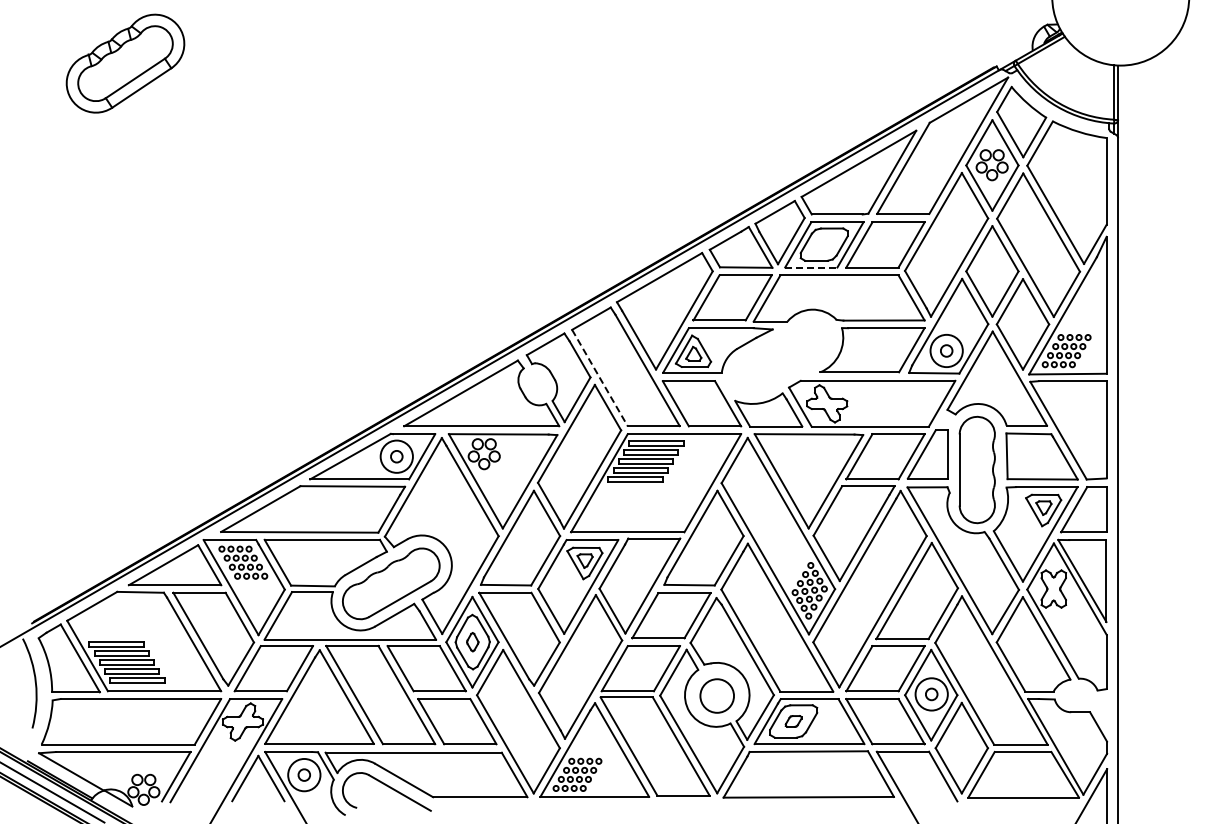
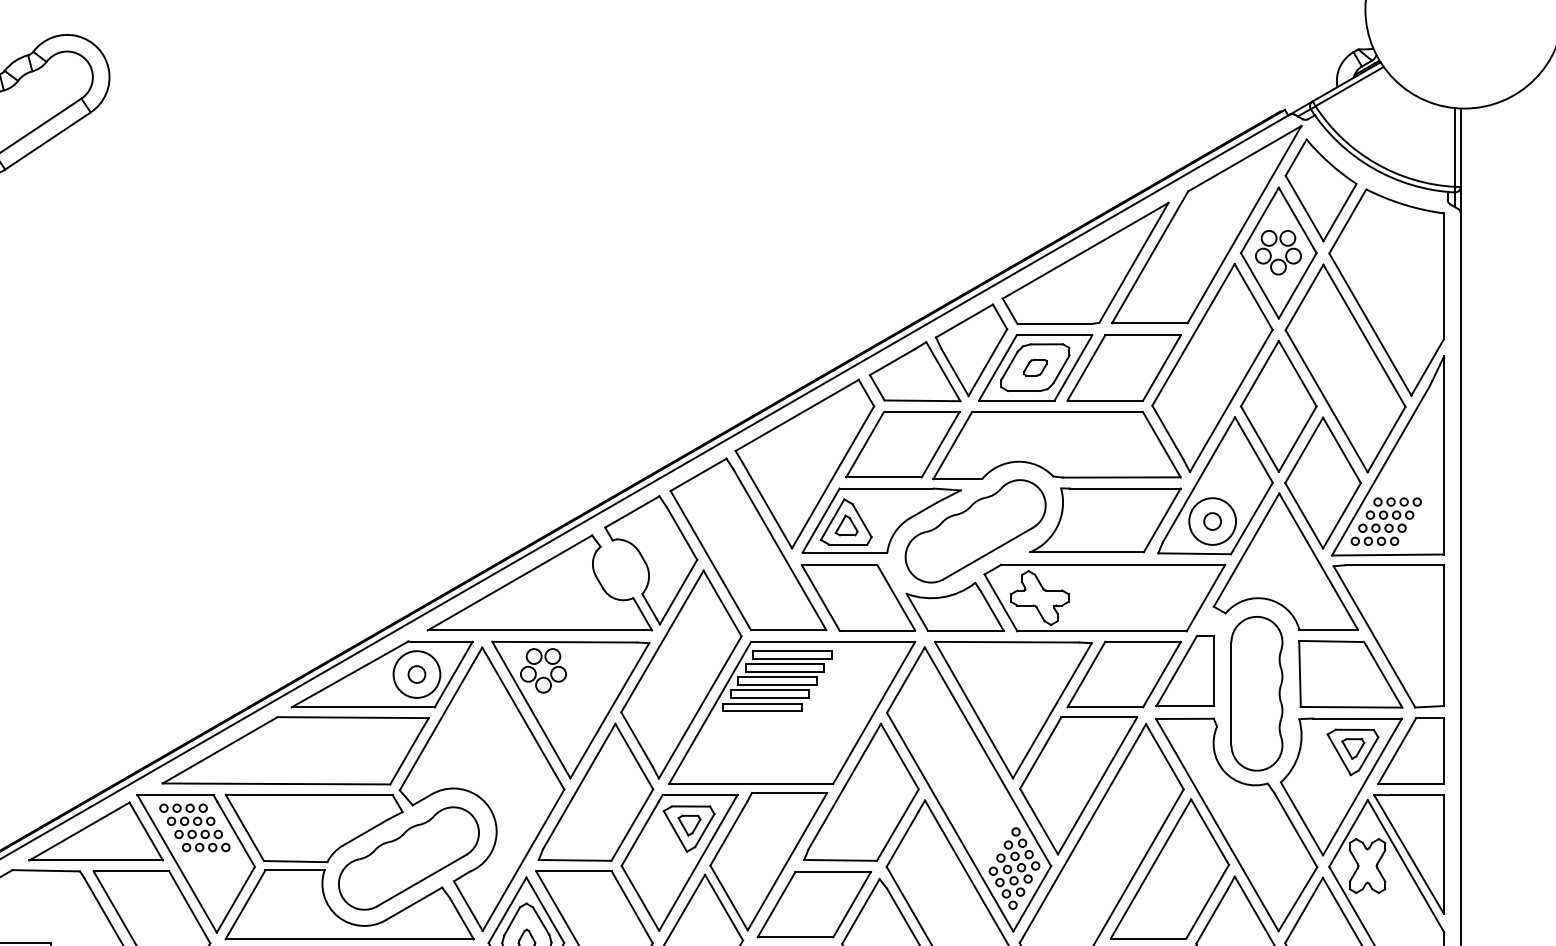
part: (824, 244) -> (1035, 367), added
line: (811, 267) -> (1017, 400), dashed -> solid
part: (782, 357) -> (975, 530), added
line: (599, 377) -> (710, 559), dashed -> solid

